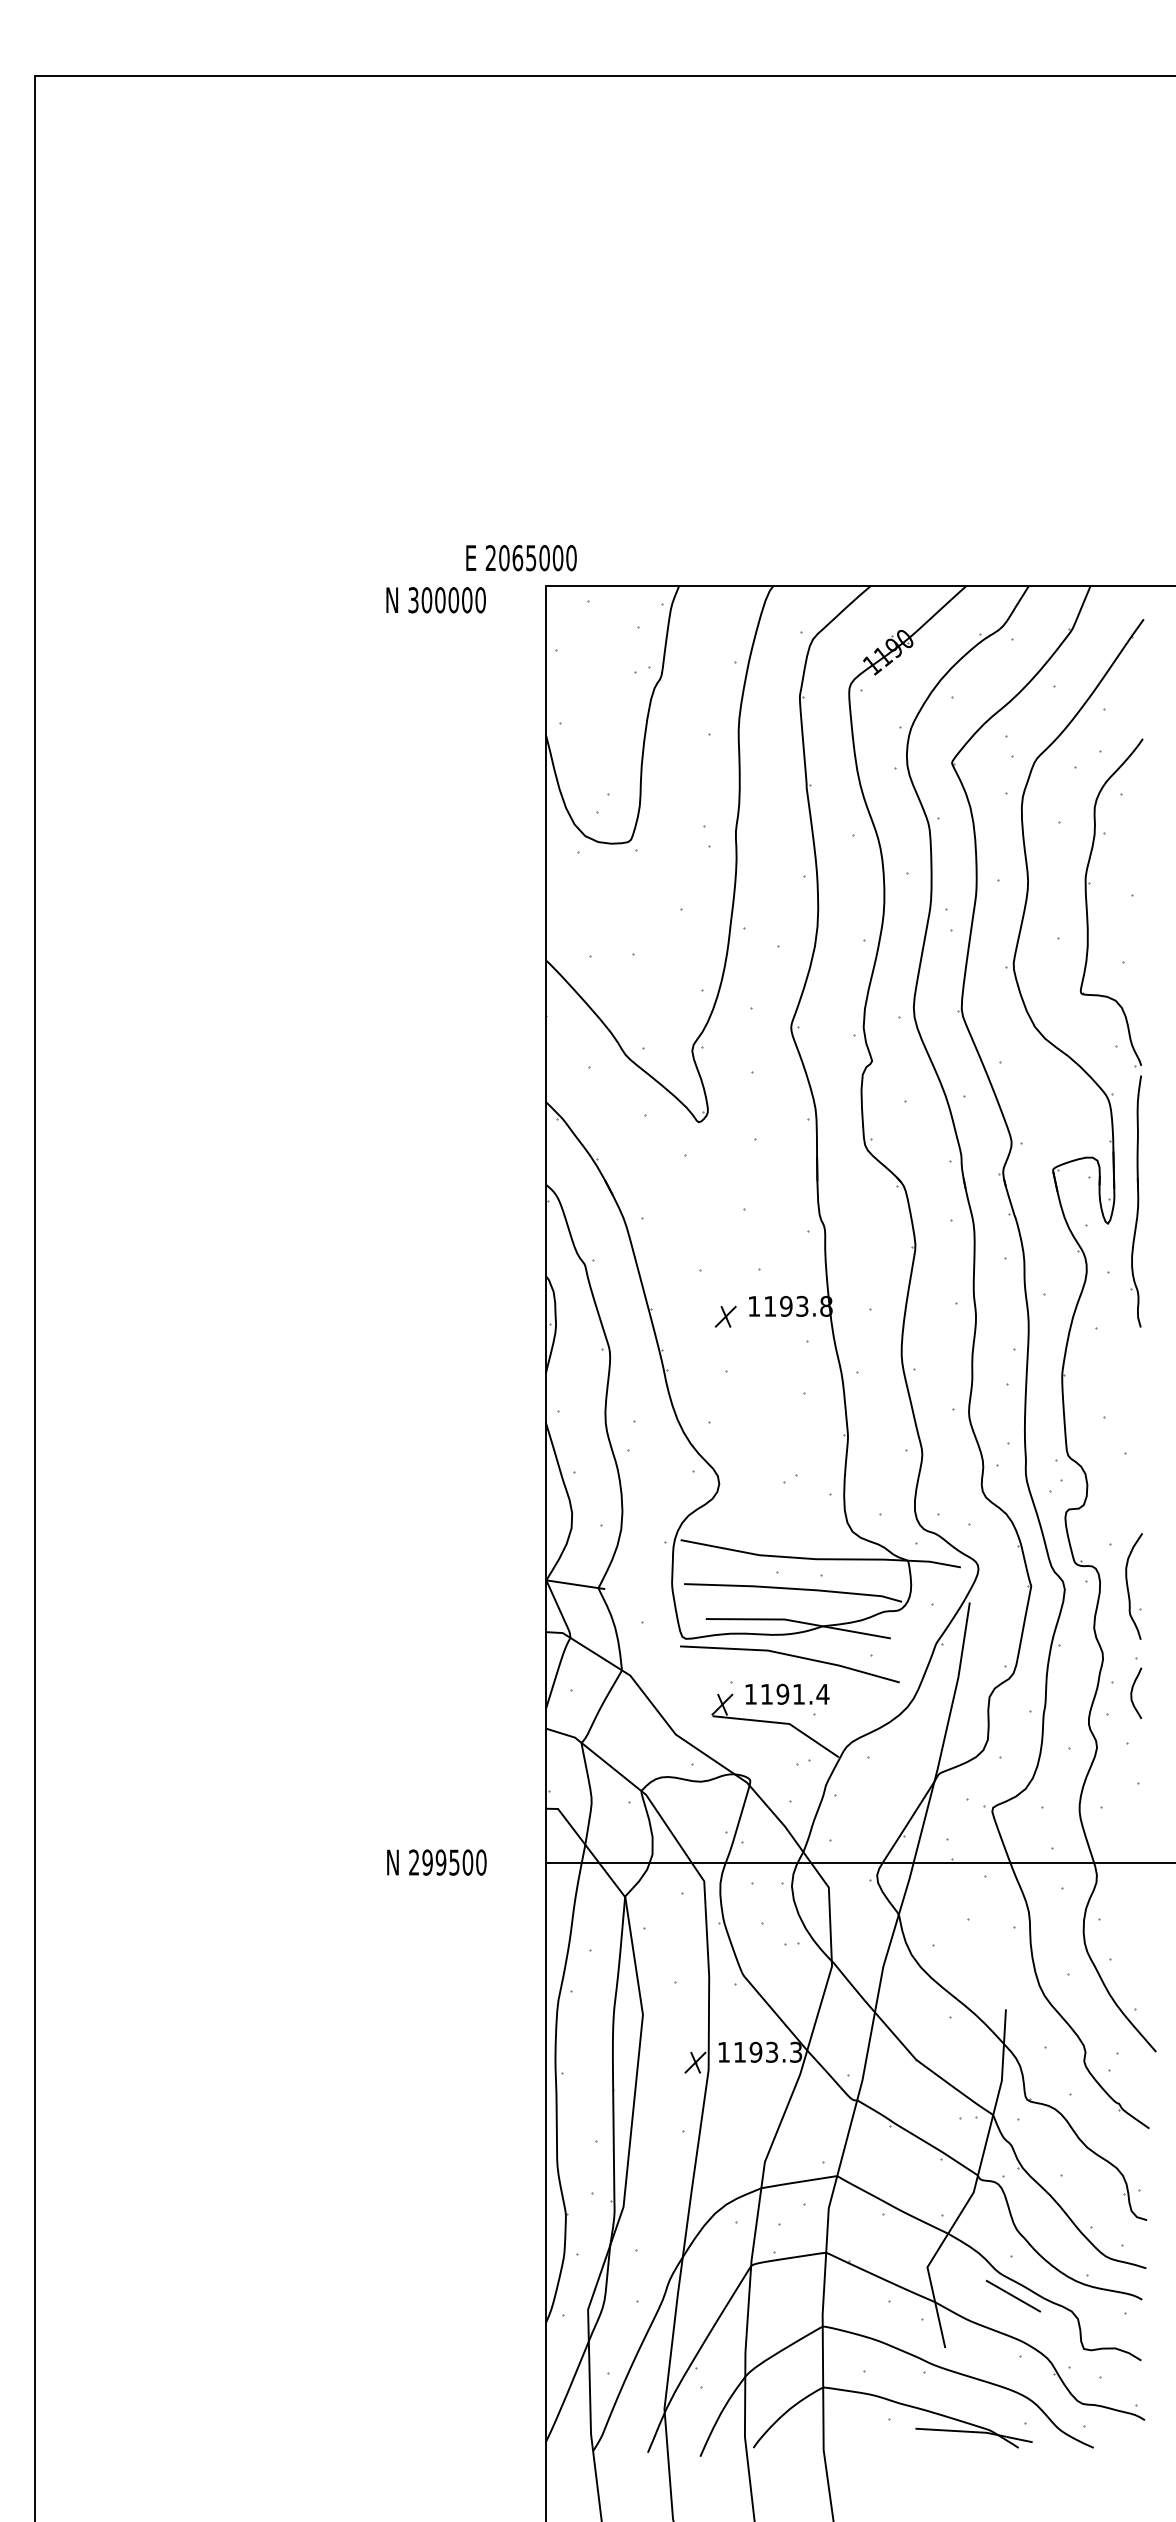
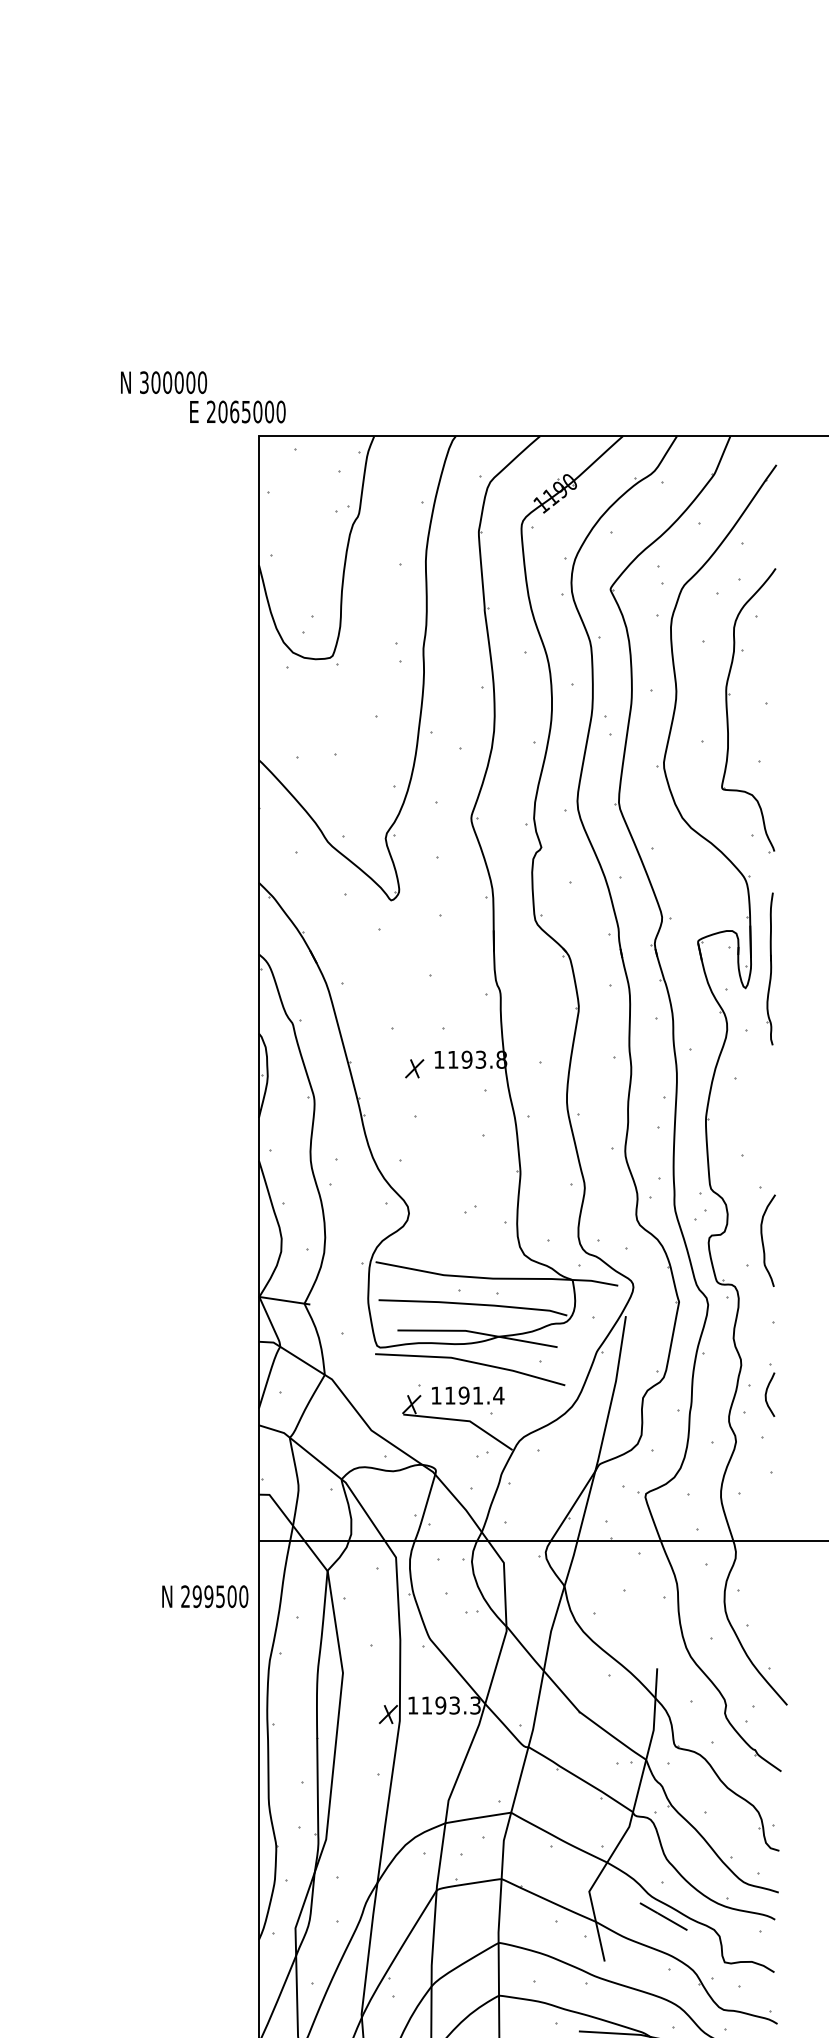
text: (435, 600) -> (163, 382), moved
part: (1135, 1201) -> (769, 968), size x0.7
curve: (1128, 1586) -> (763, 1240), moved
text: (436, 1862) -> (204, 1596), moved

